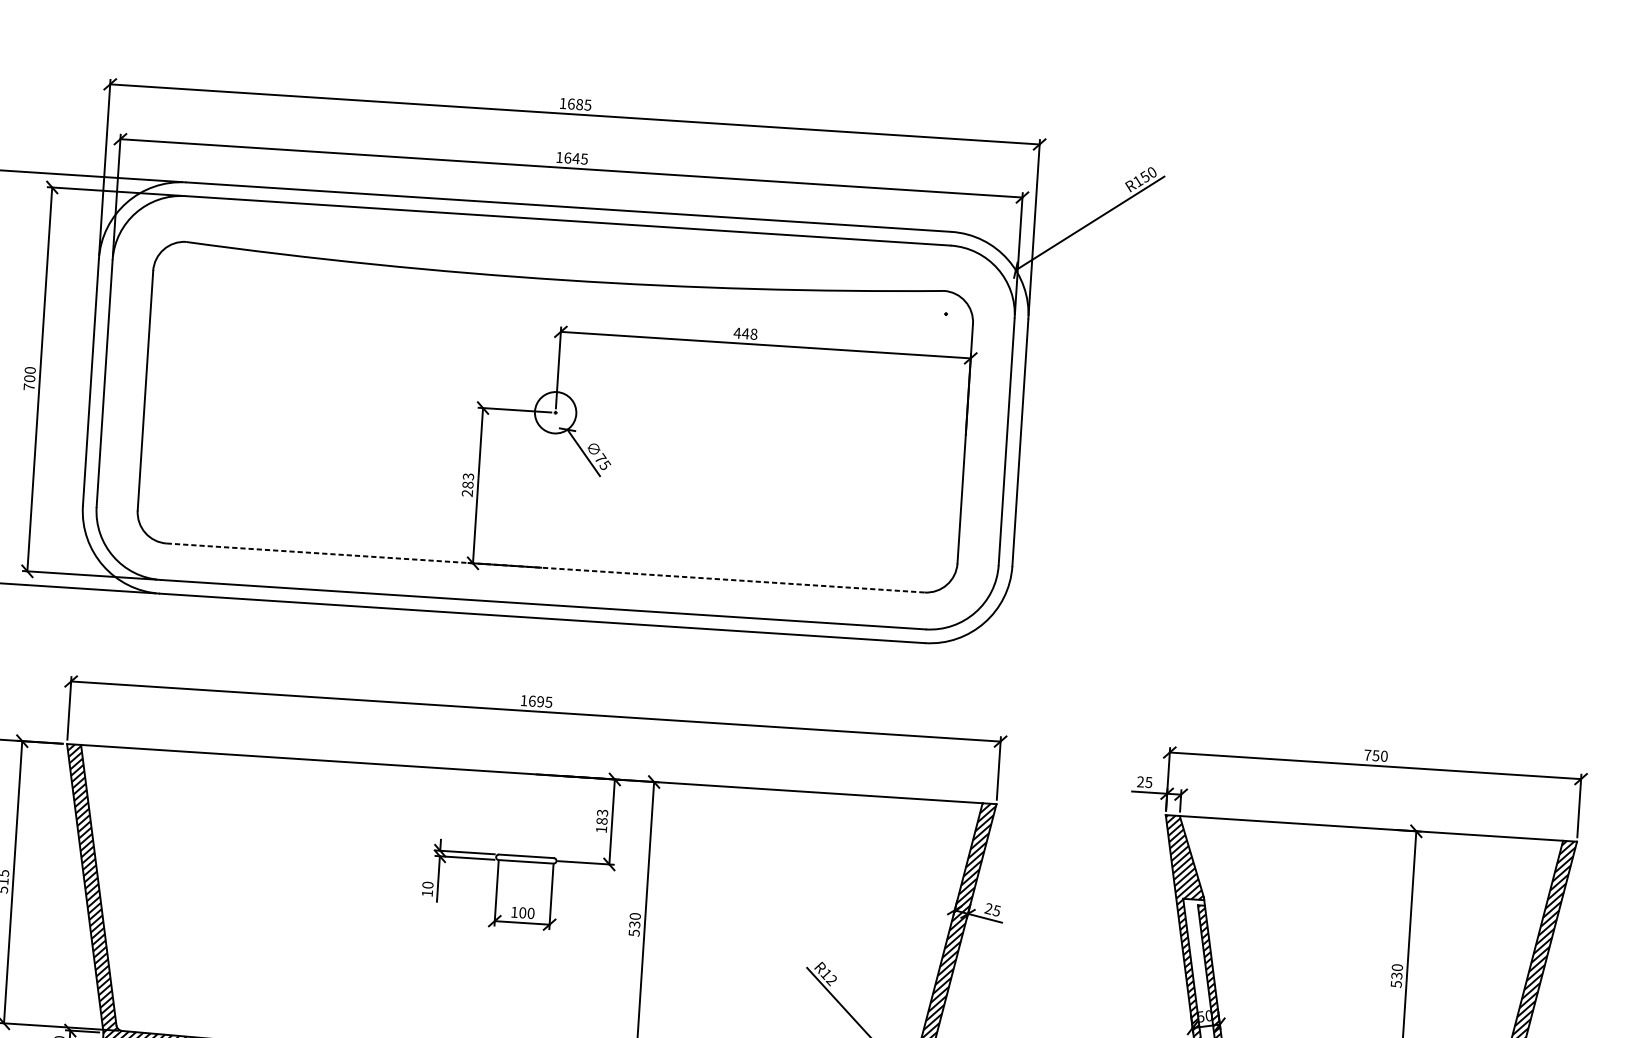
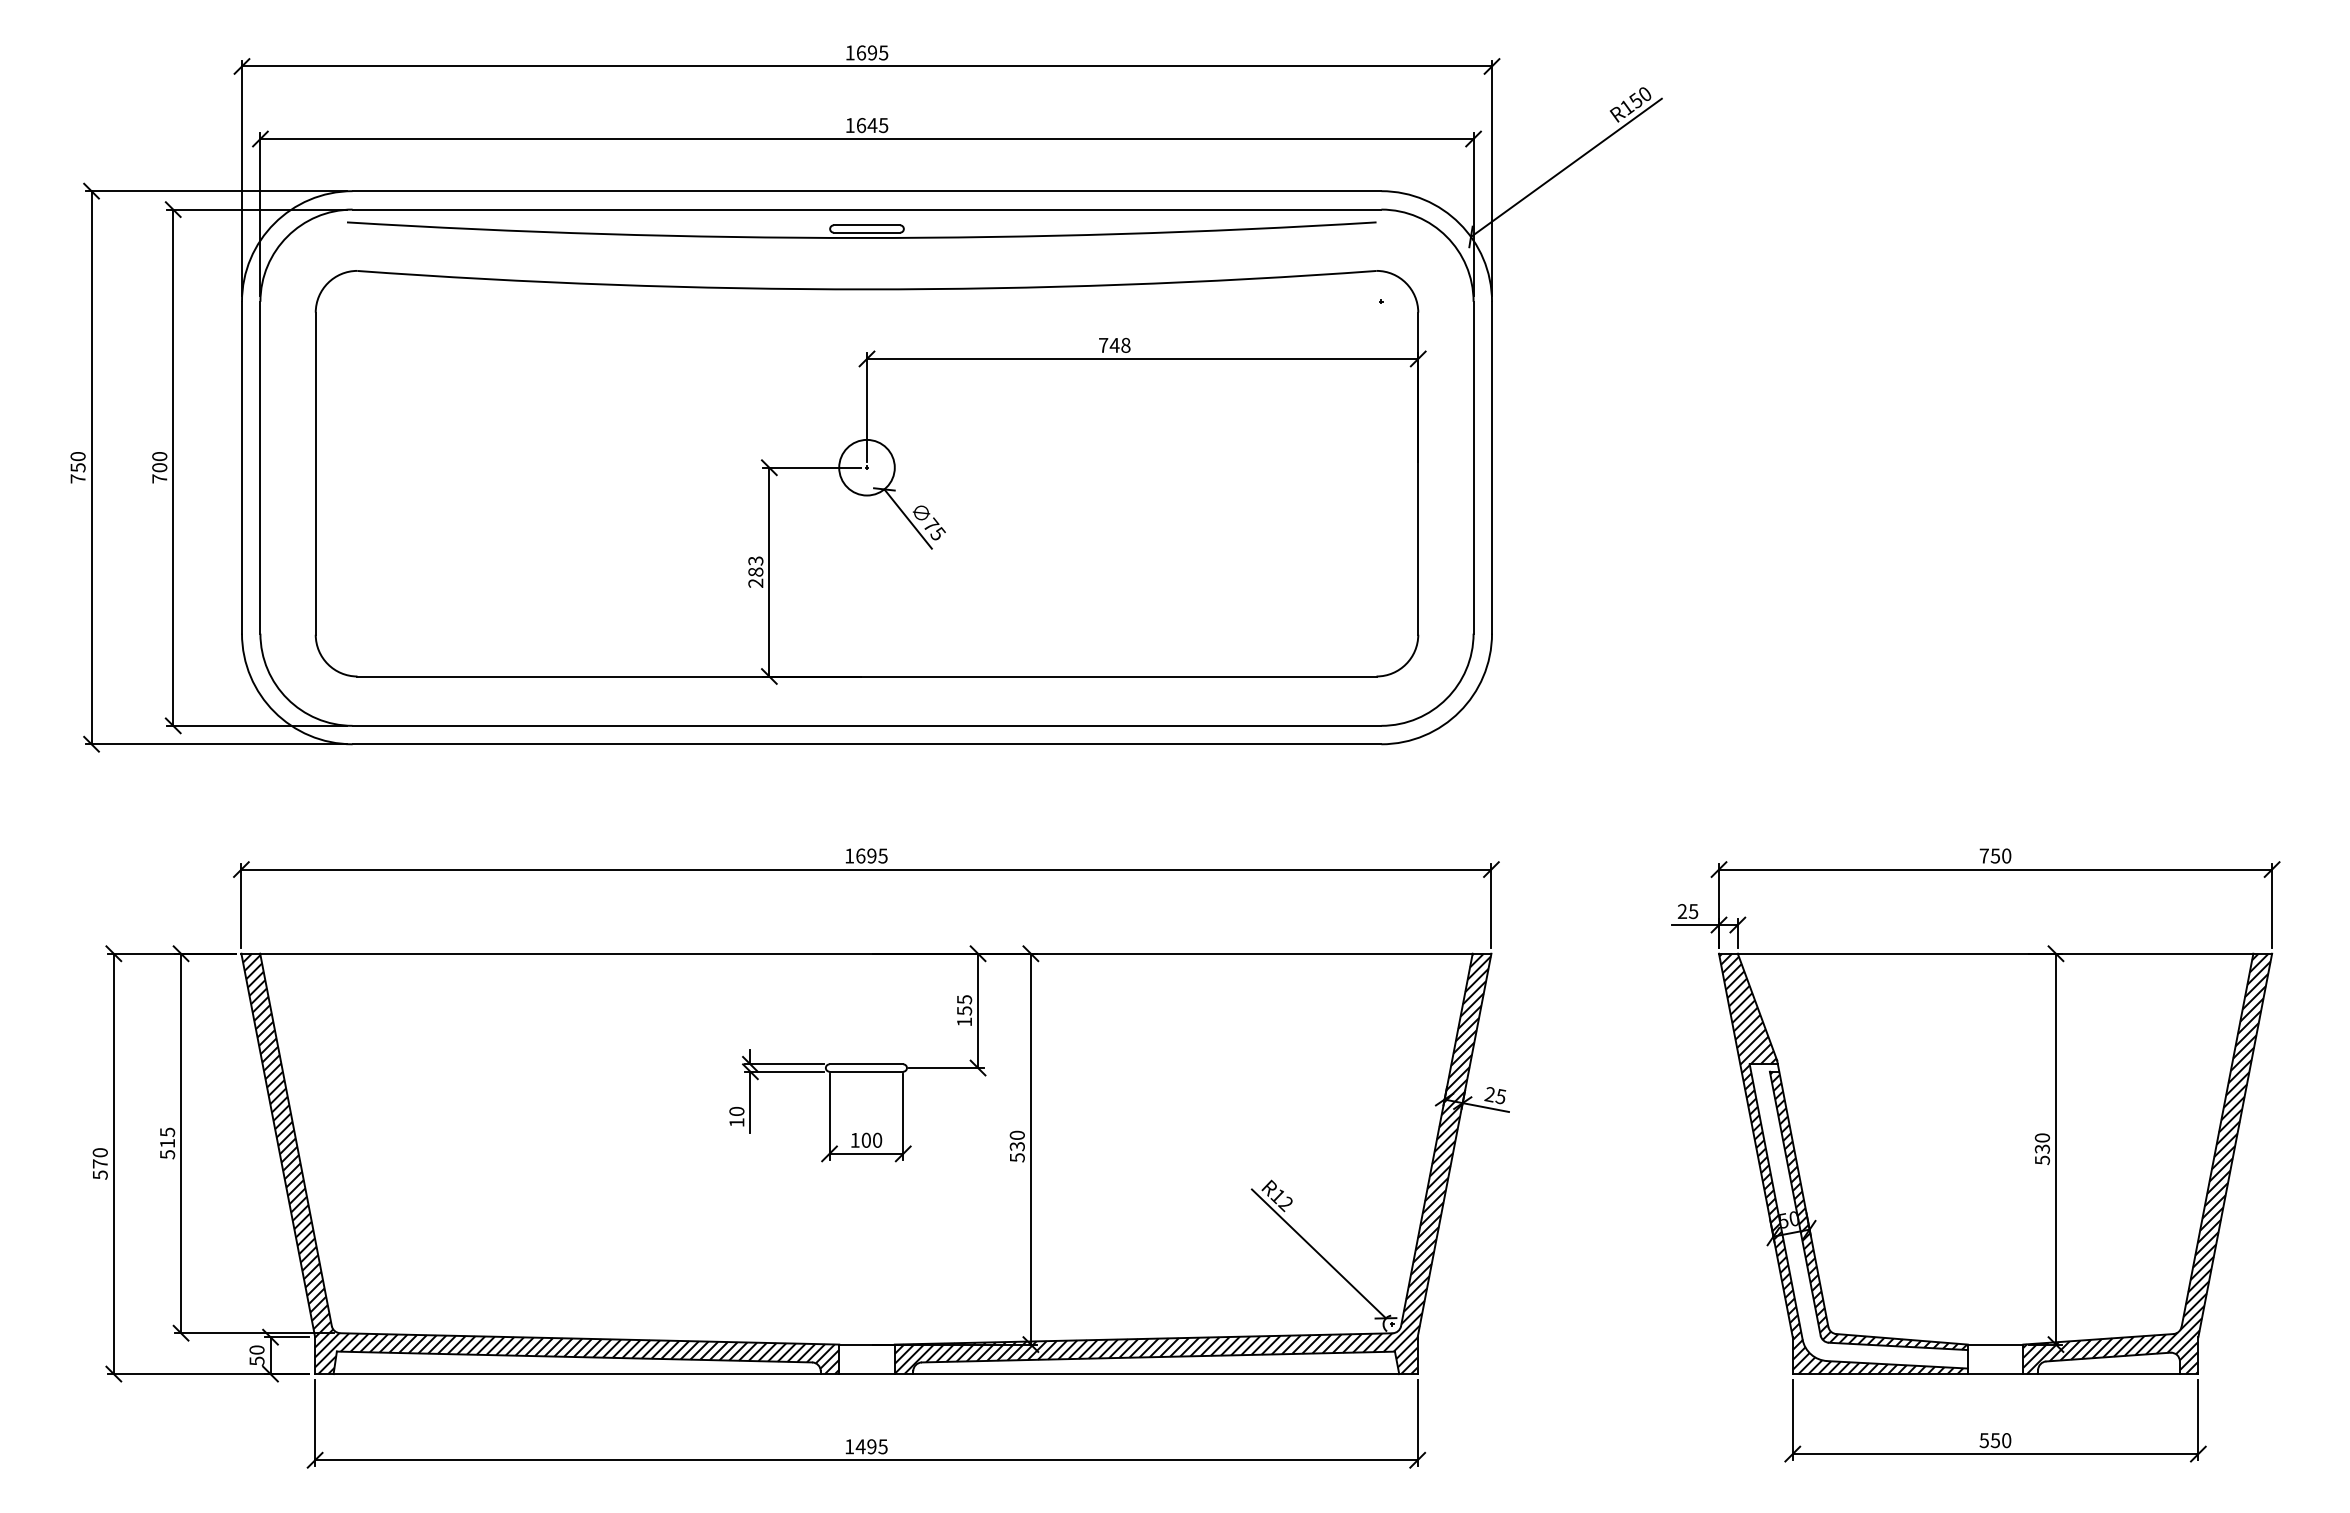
text: (579, 104) -> (872, 52), 1685 -> 1695
part: (563, 235) -> (861, 229), added
text: (737, 333) -> (1103, 345), 448 -> 748
line: (545, 568) -> (867, 676), dashed -> solid
text: (602, 817) -> (964, 1005), 183 -> 155

